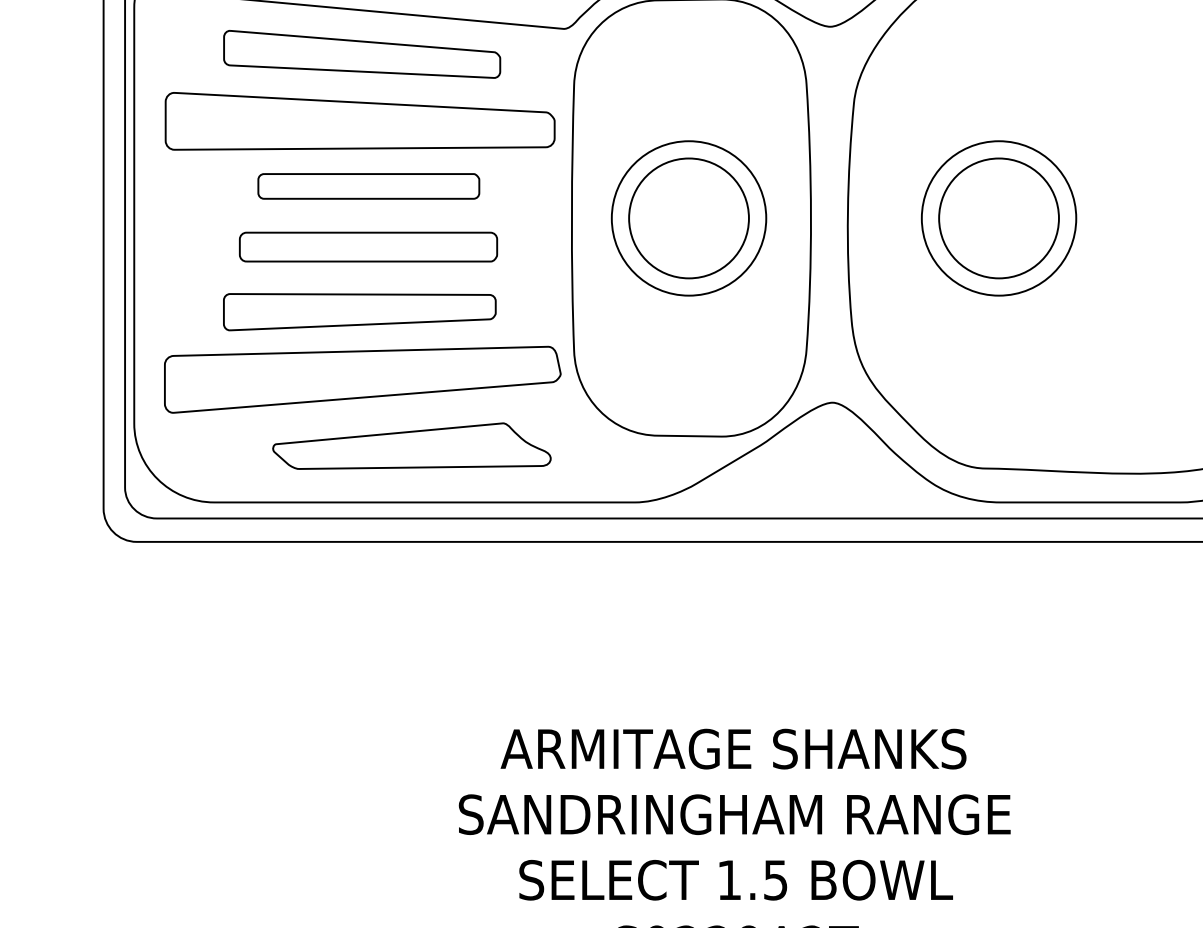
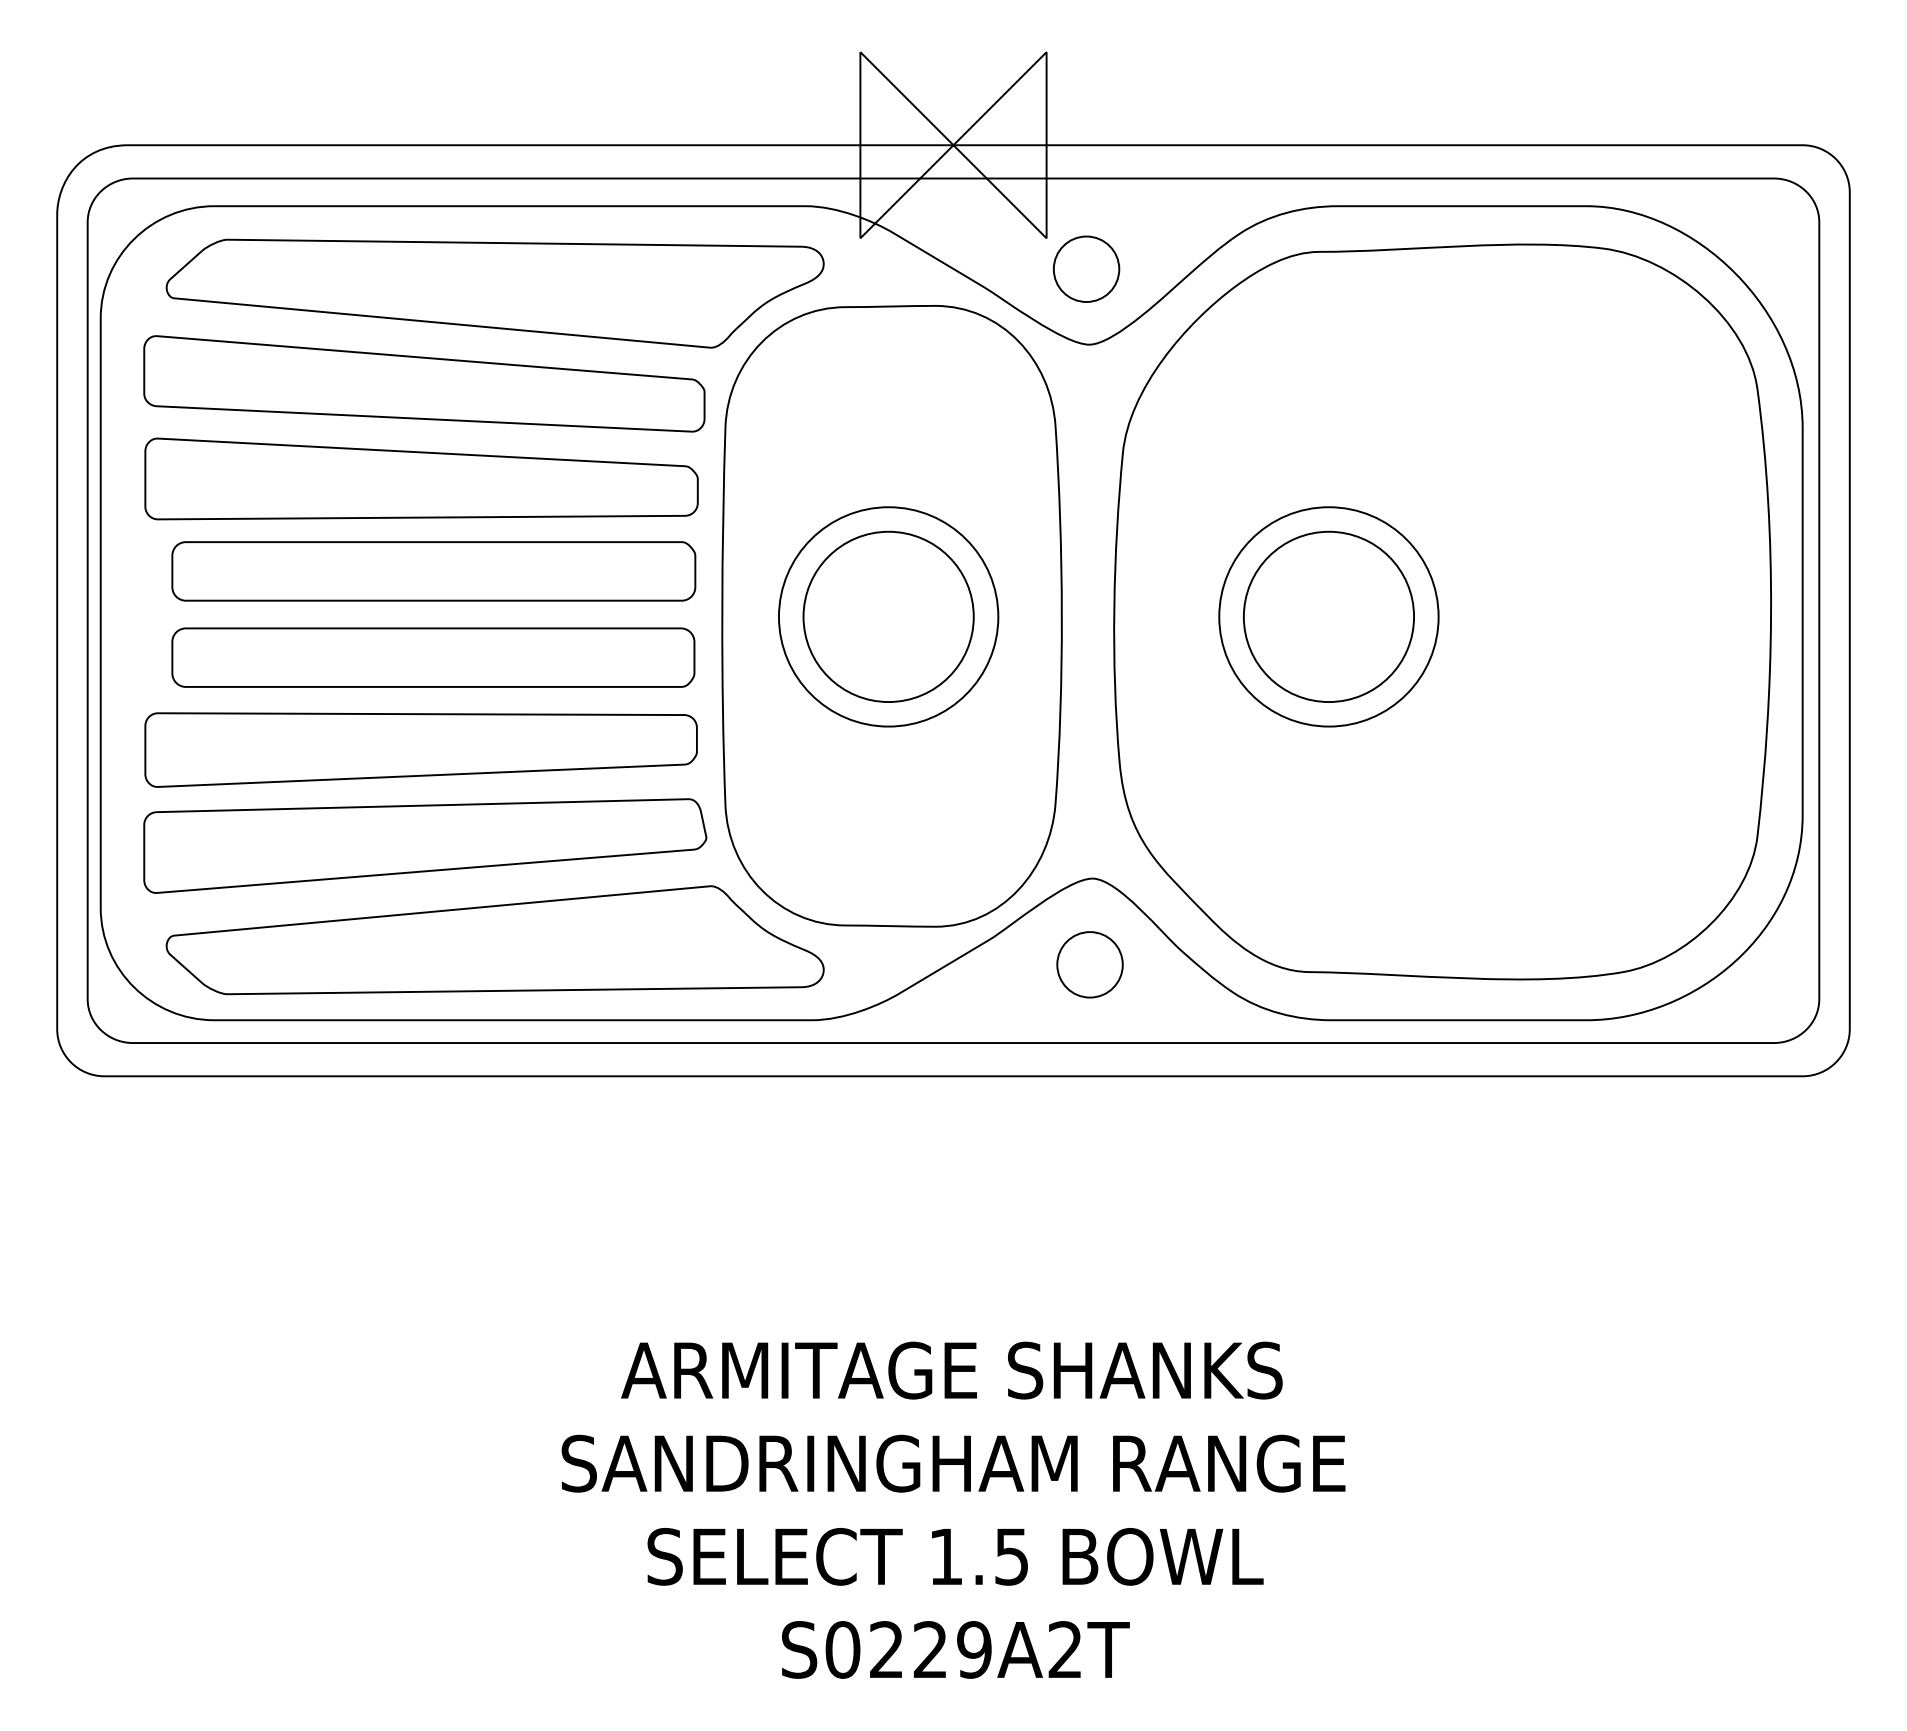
part: (362, 54) -> (424, 383), size x1.43
part: (368, 186) -> (433, 571), size x1.67
part: (368, 247) -> (433, 657), size x1.43
part: (359, 311) -> (420, 749), size x1.43
part: (411, 446) -> (494, 940), size x1.67
part: (830, 463) -> (1089, 964), added

